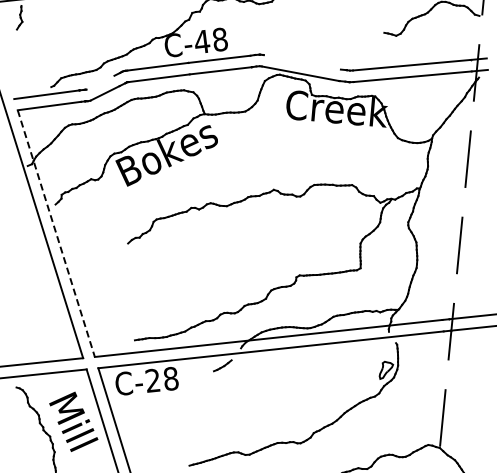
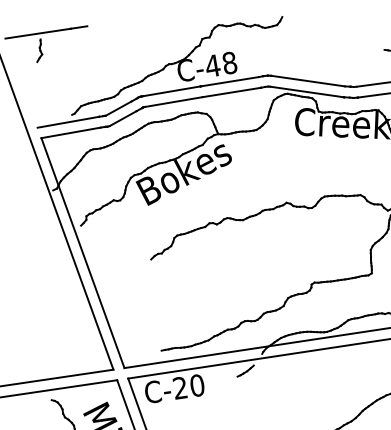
line: (301, 62) -> (307, 81), added
line: (100, 82) -> (118, 108), added
line: (56, 234) -> (83, 253), dashed -> solid
text: (170, 378) -> (196, 385), C-28 -> C-20

